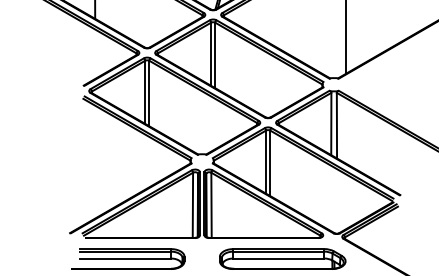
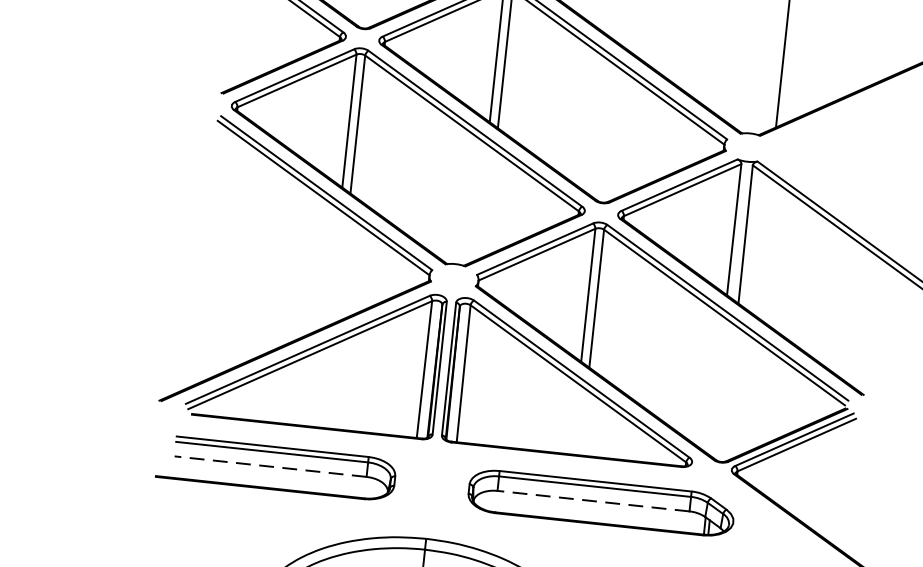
line: (125, 258) -> (270, 466), solid -> dashed
line: (278, 258) -> (592, 500), solid -> dashed

